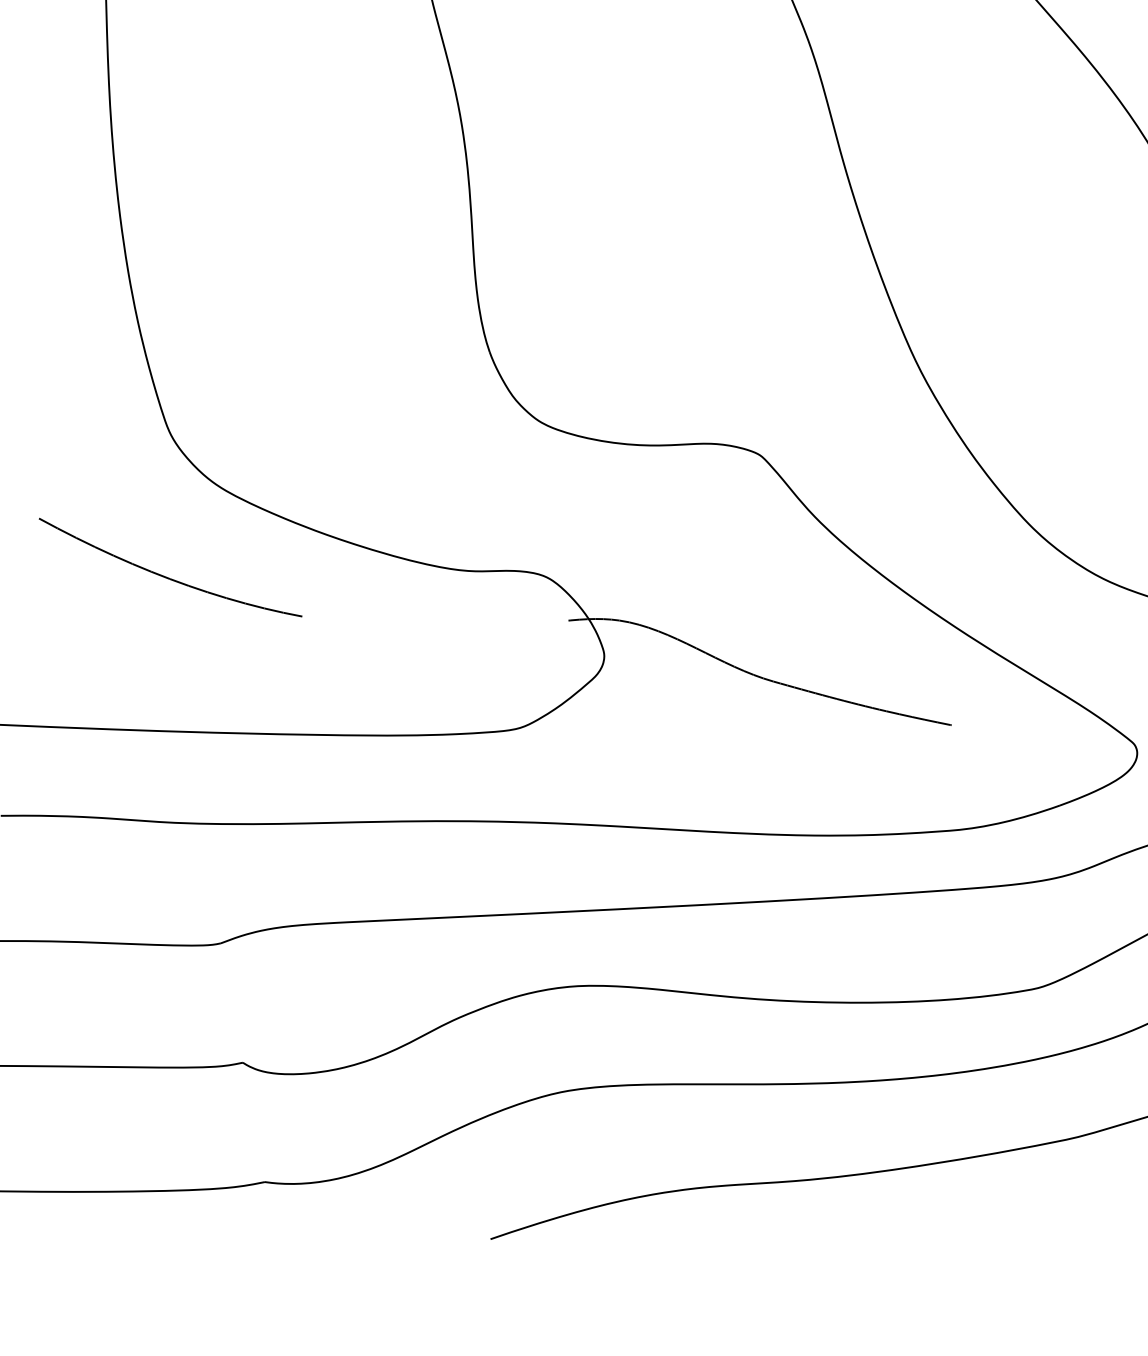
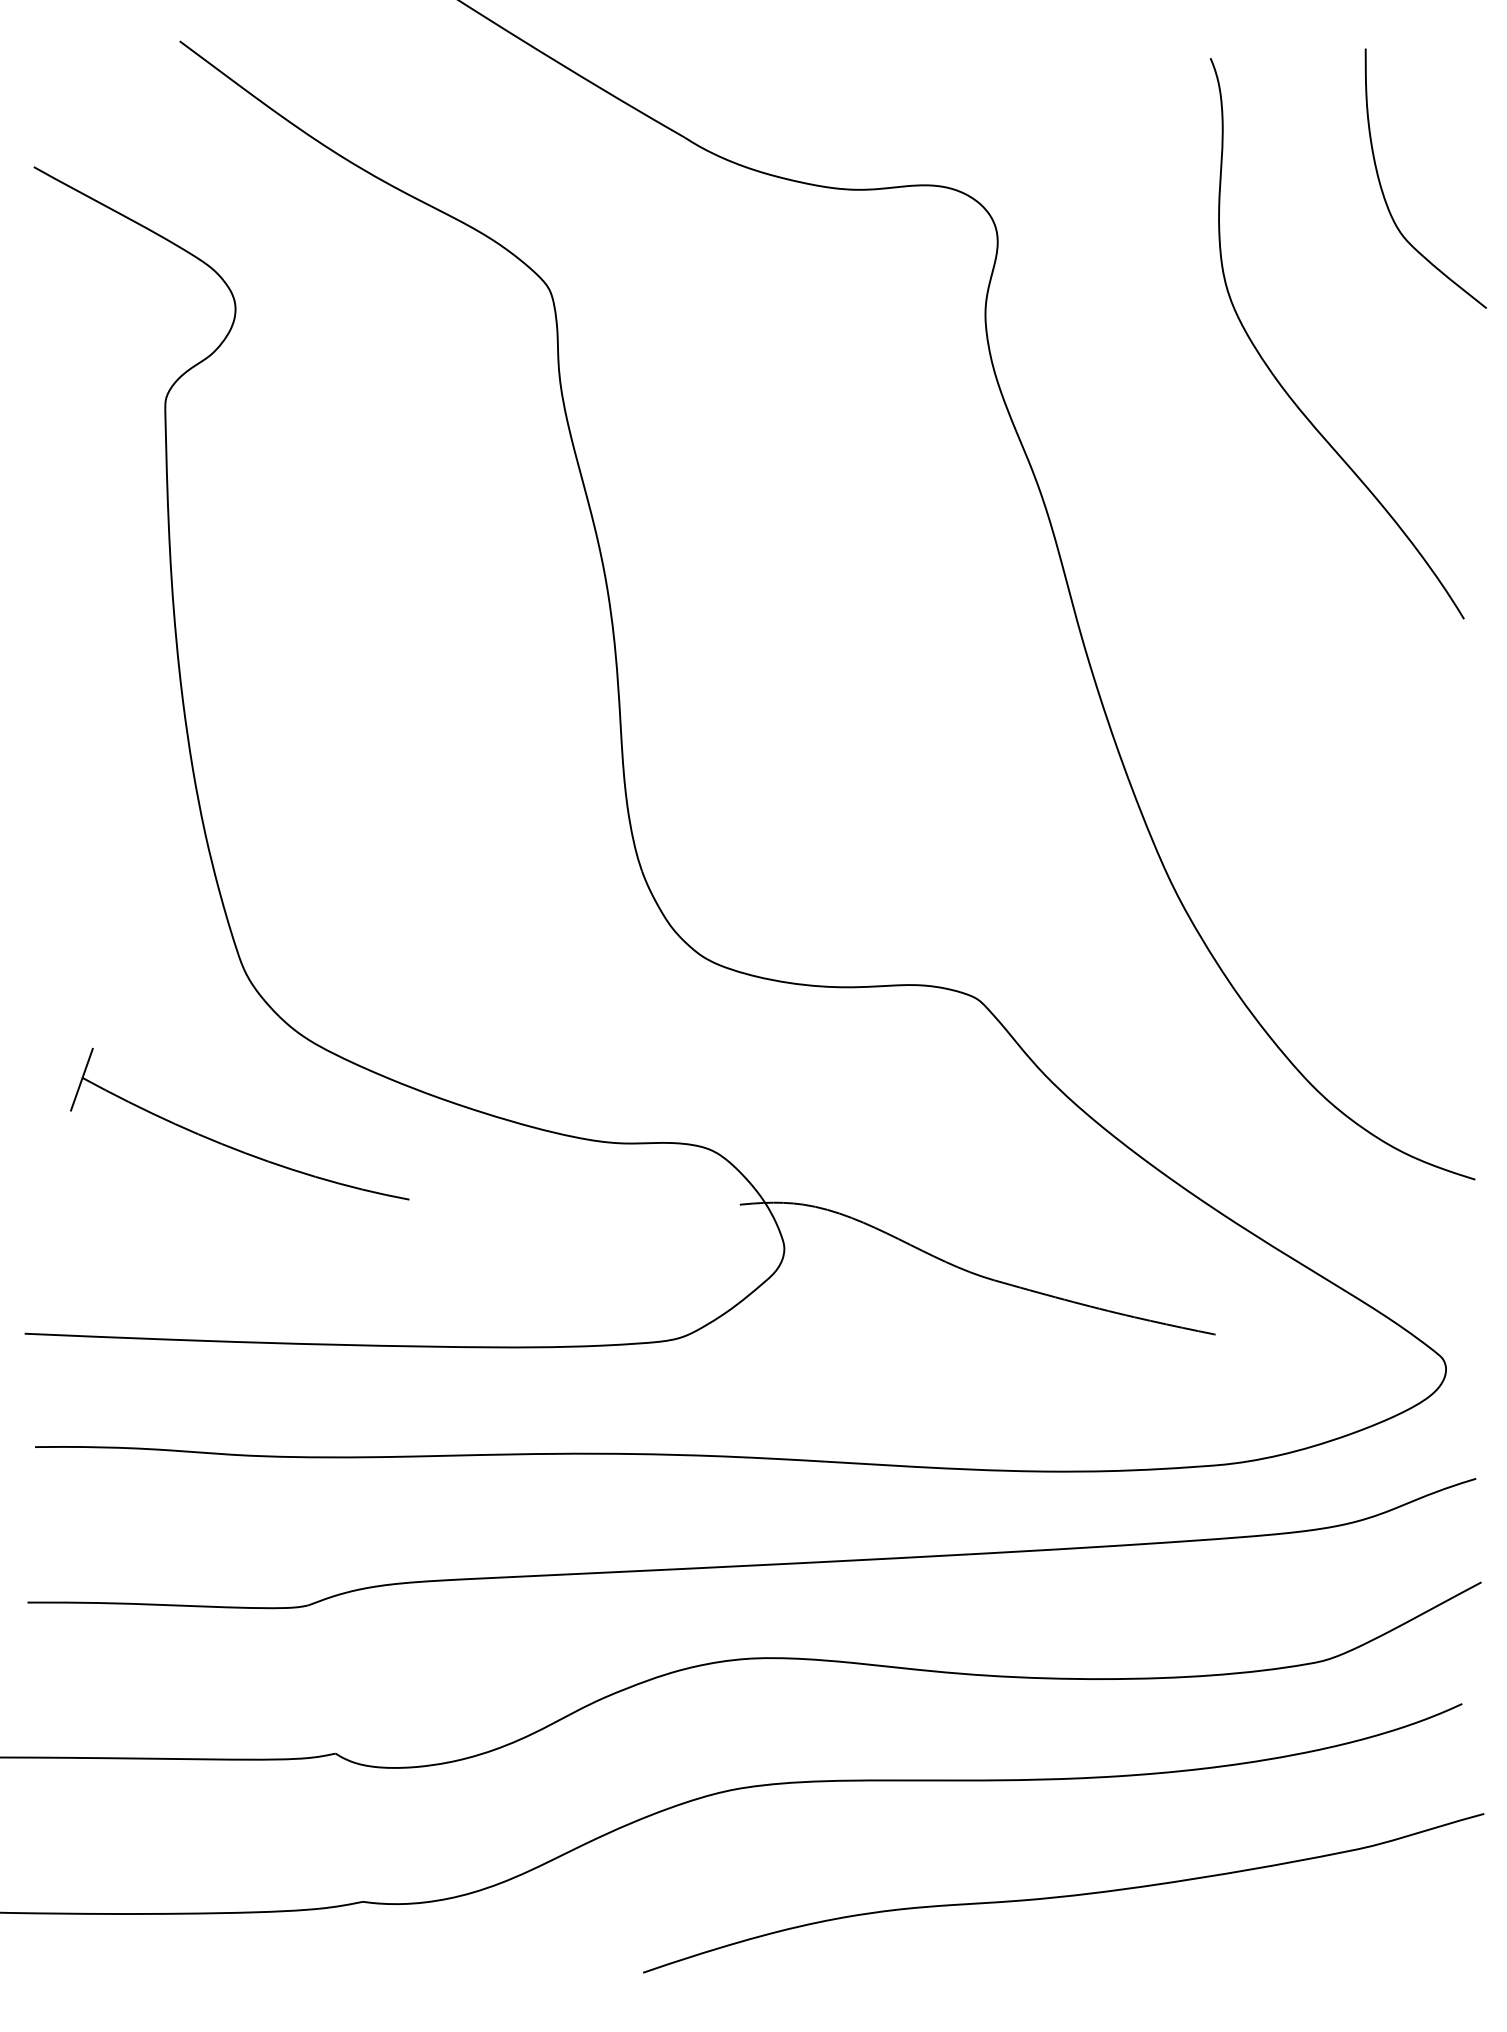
line: (38, 519) -> (81, 1079), added

